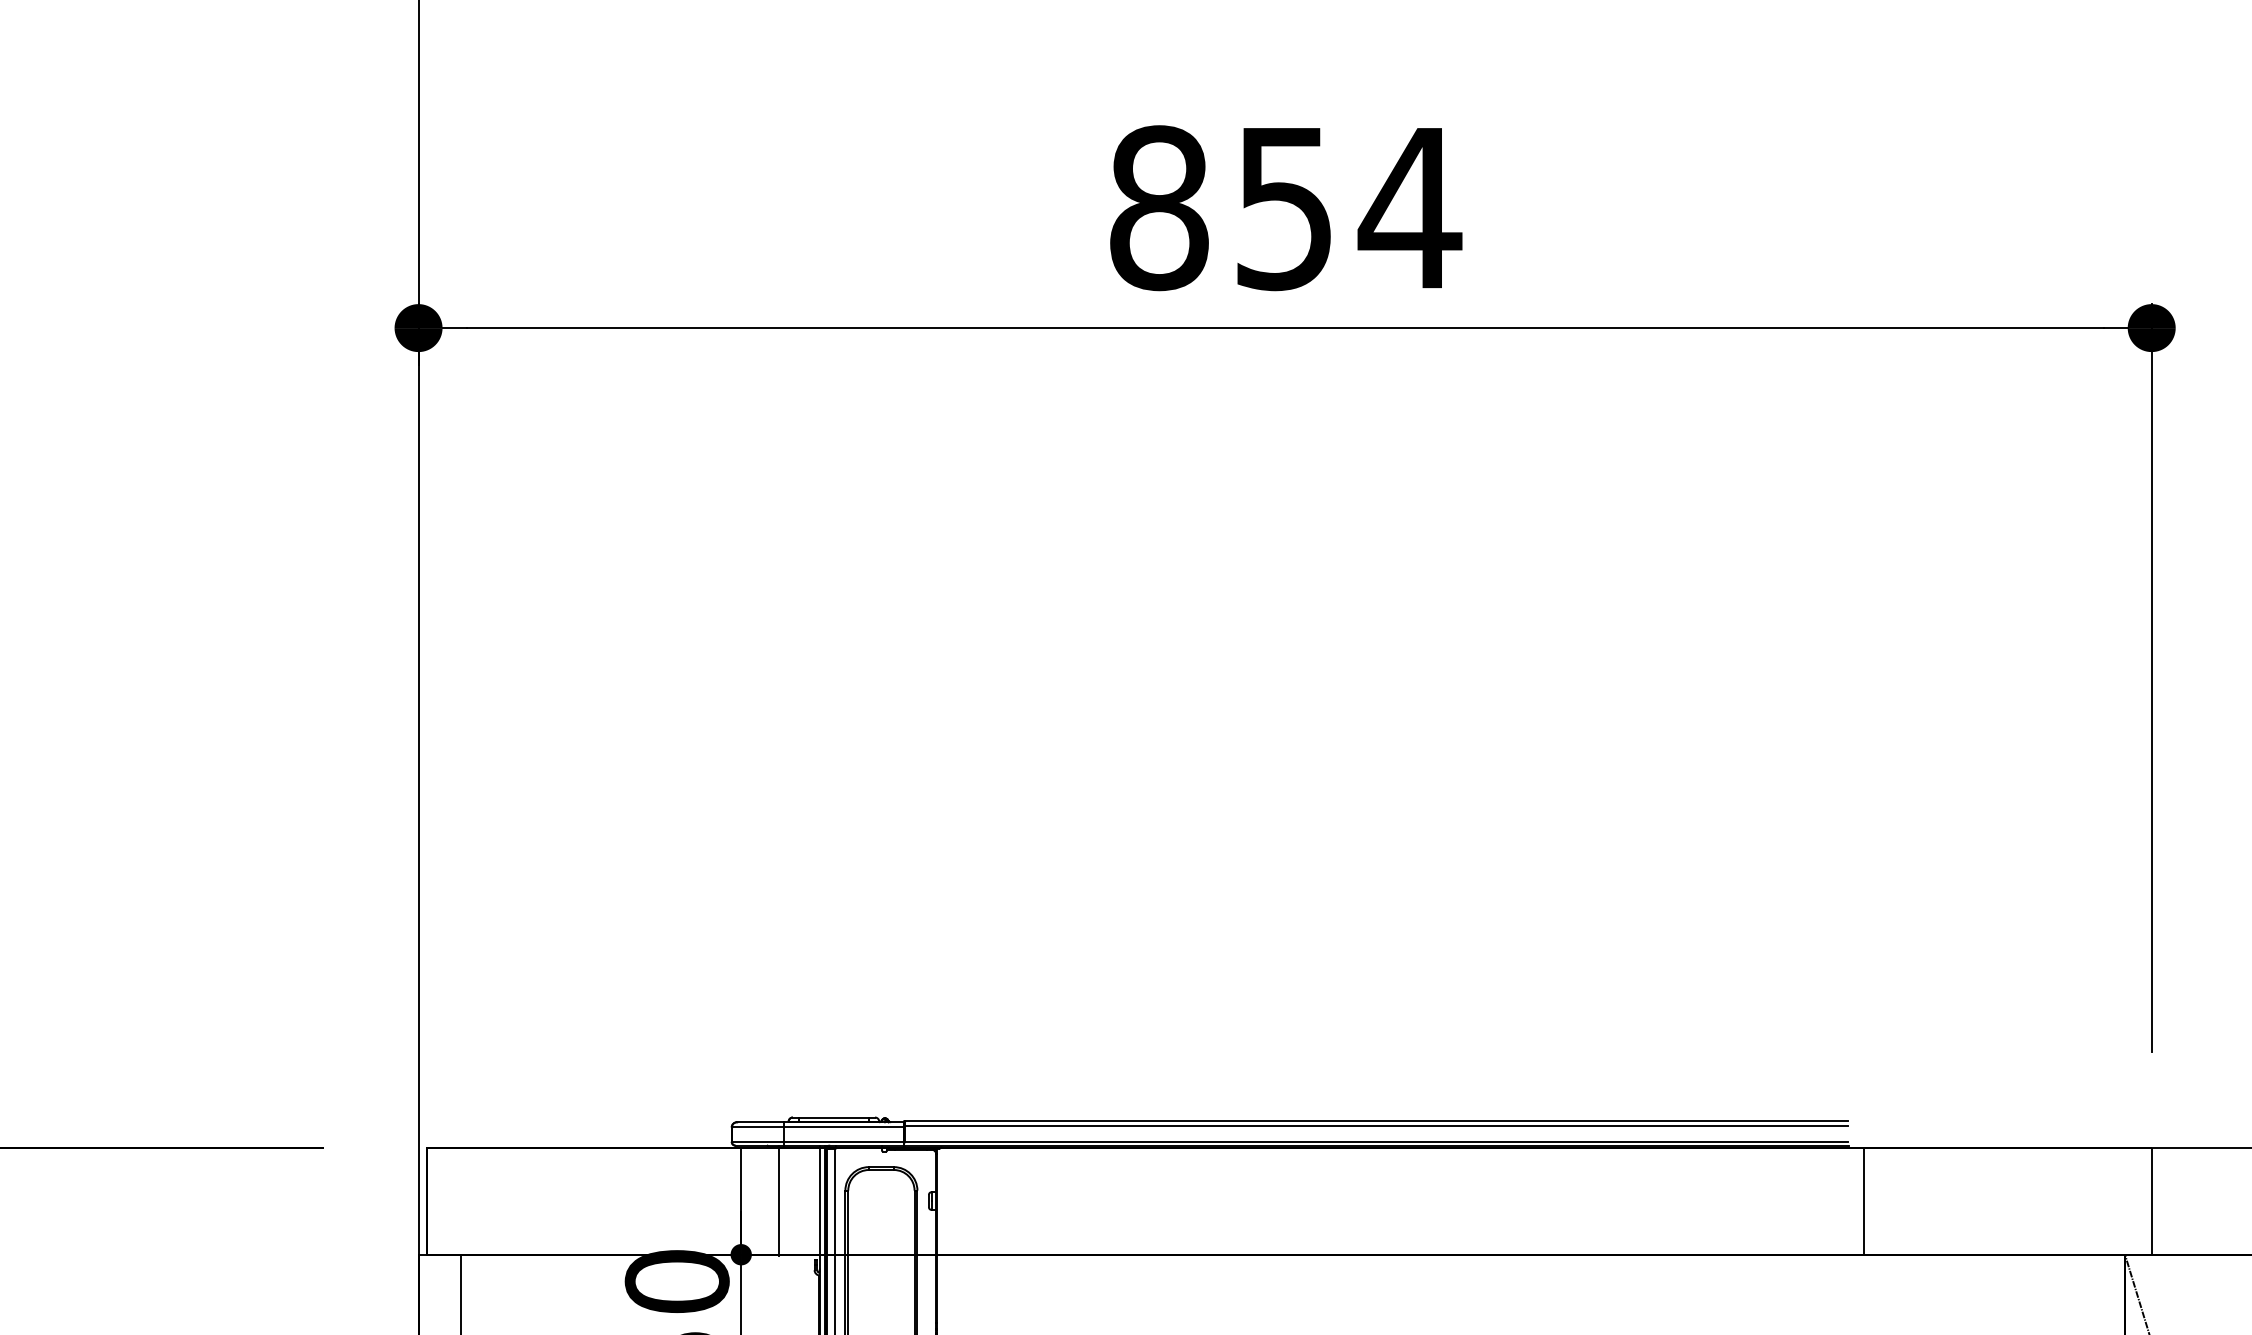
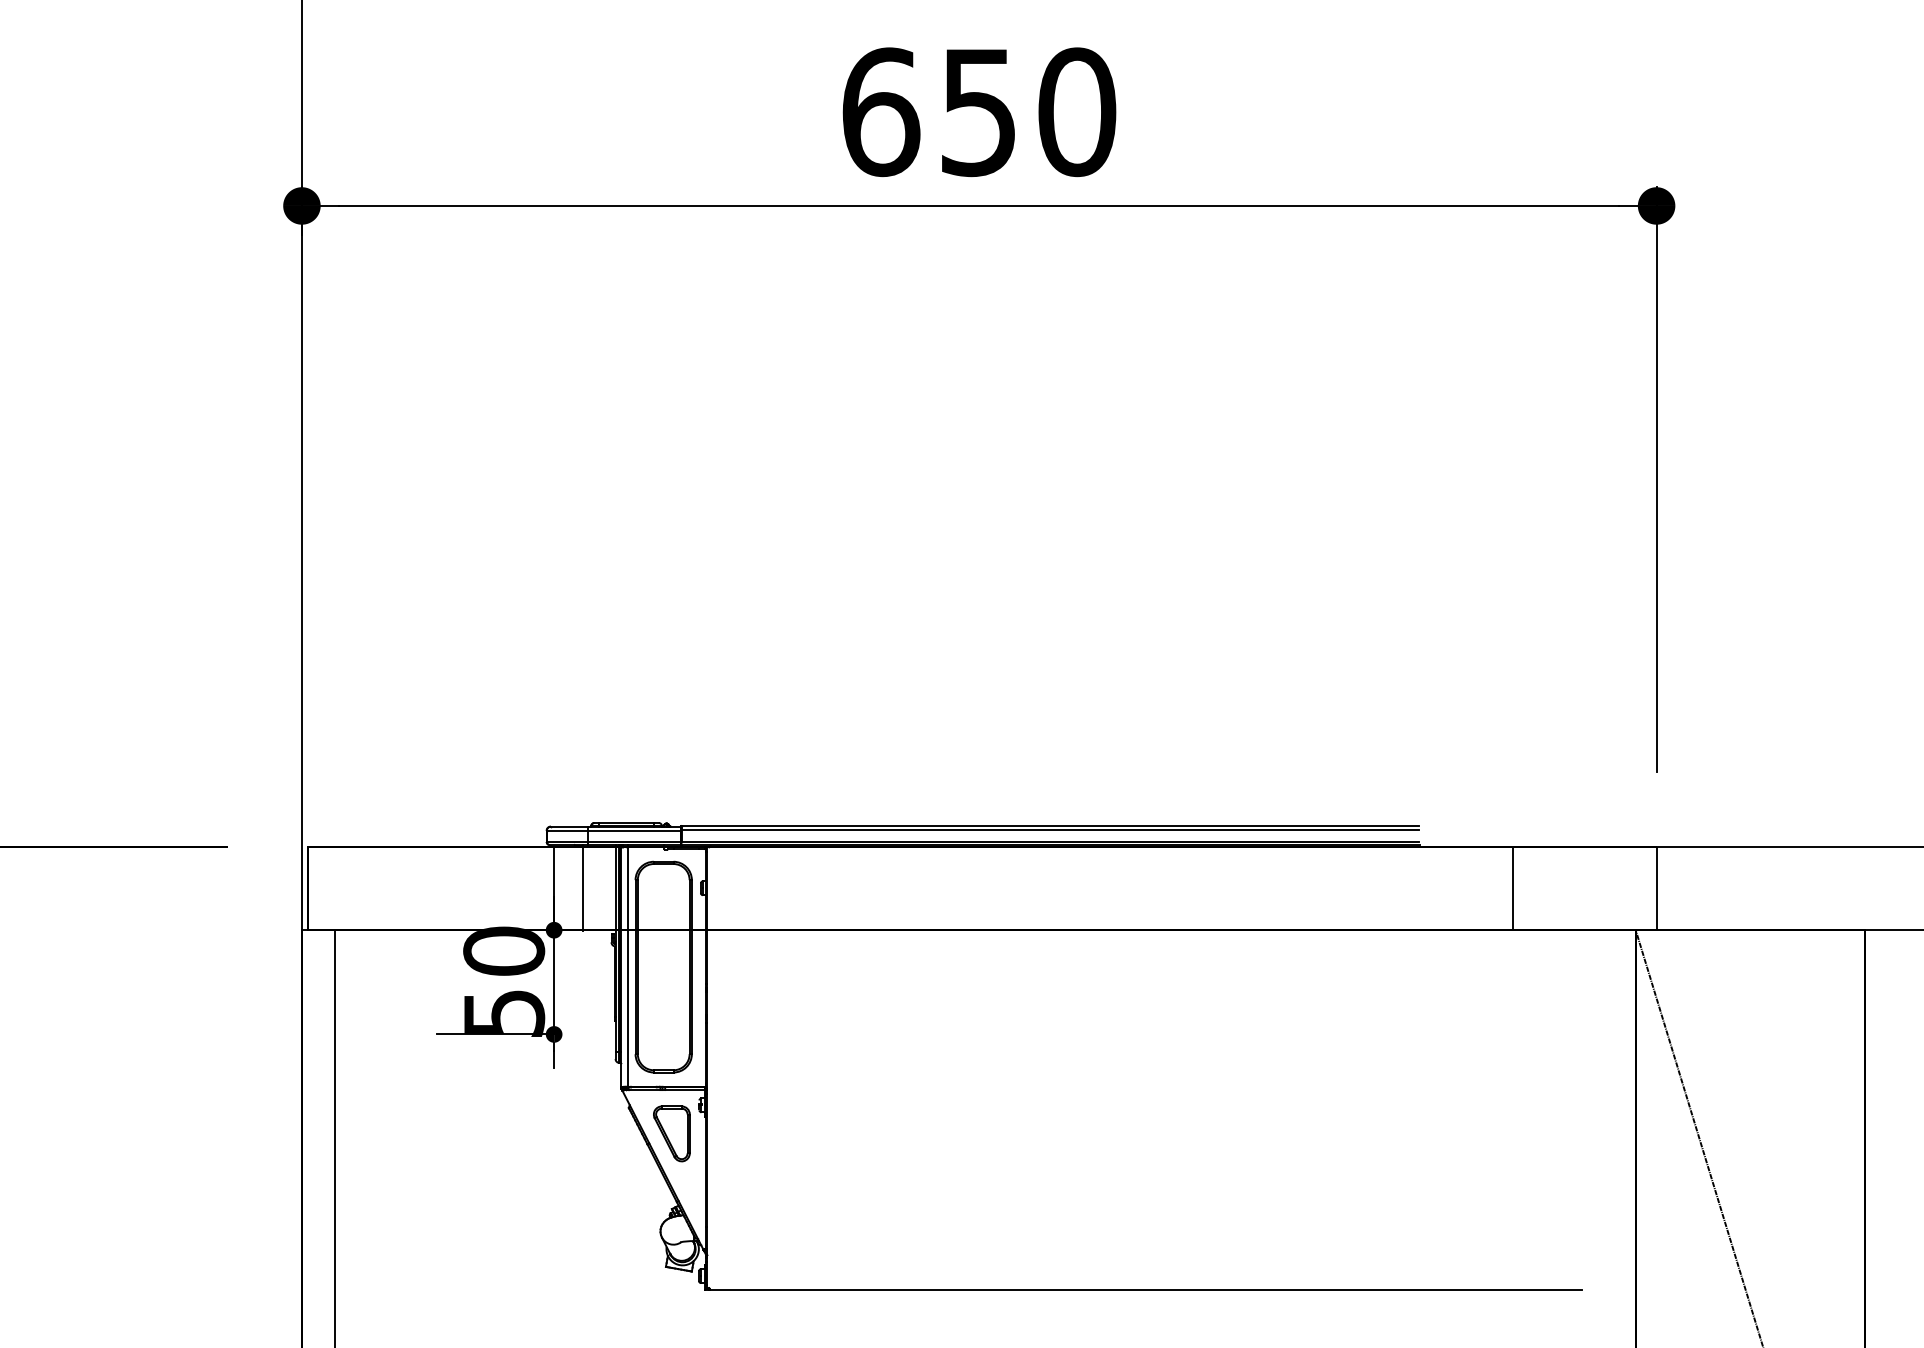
text: (1285, 208) -> (979, 112), 854 -> 650
line: (1863, 1201) -> (1512, 888), moved

